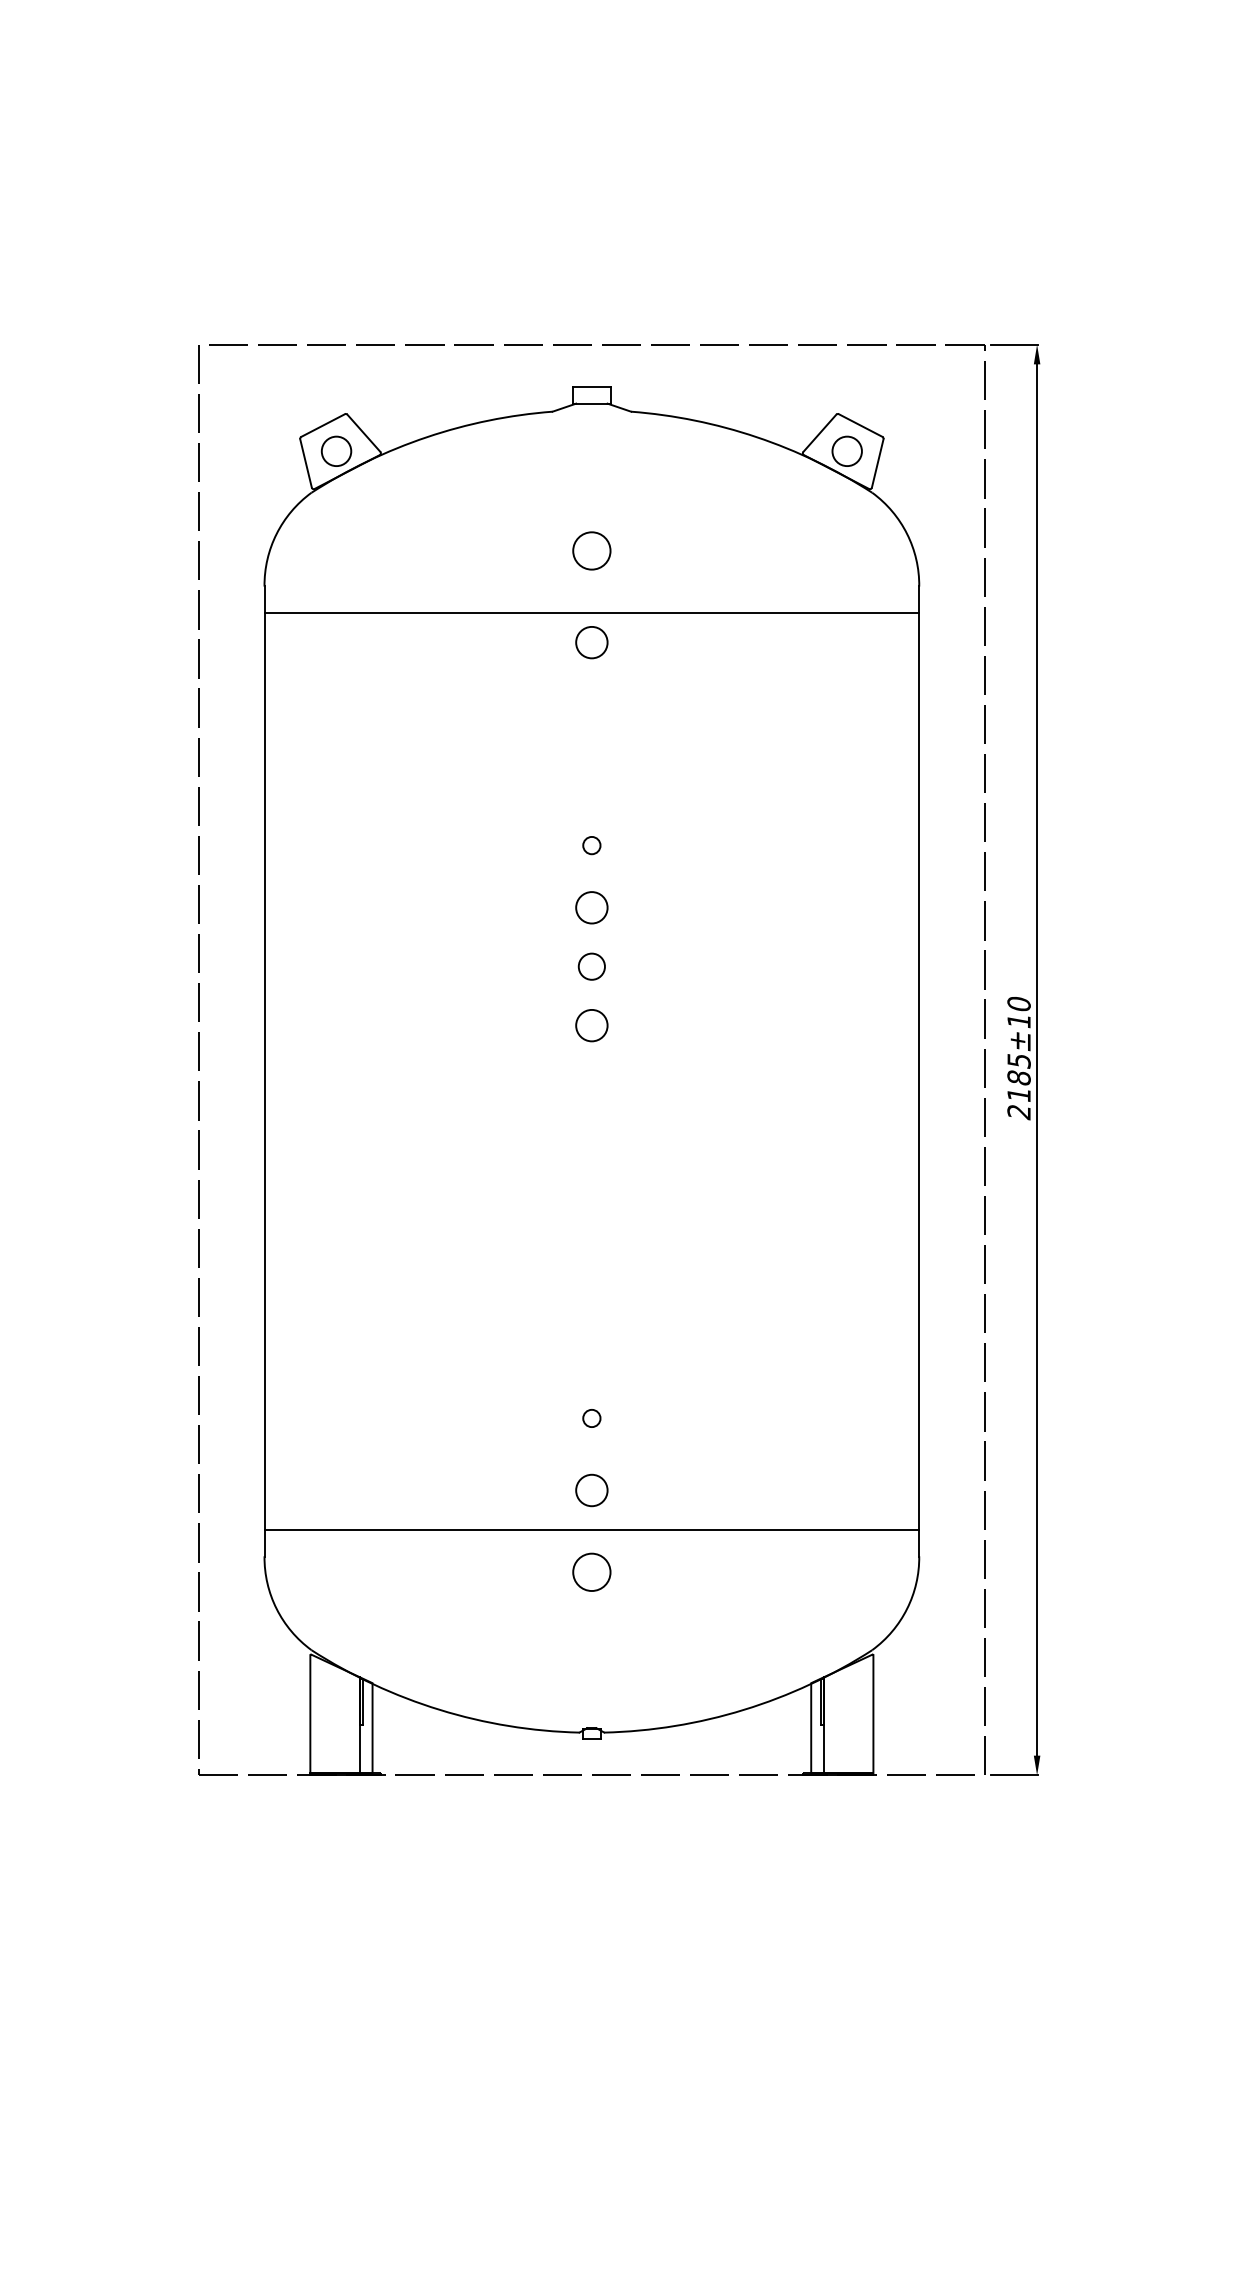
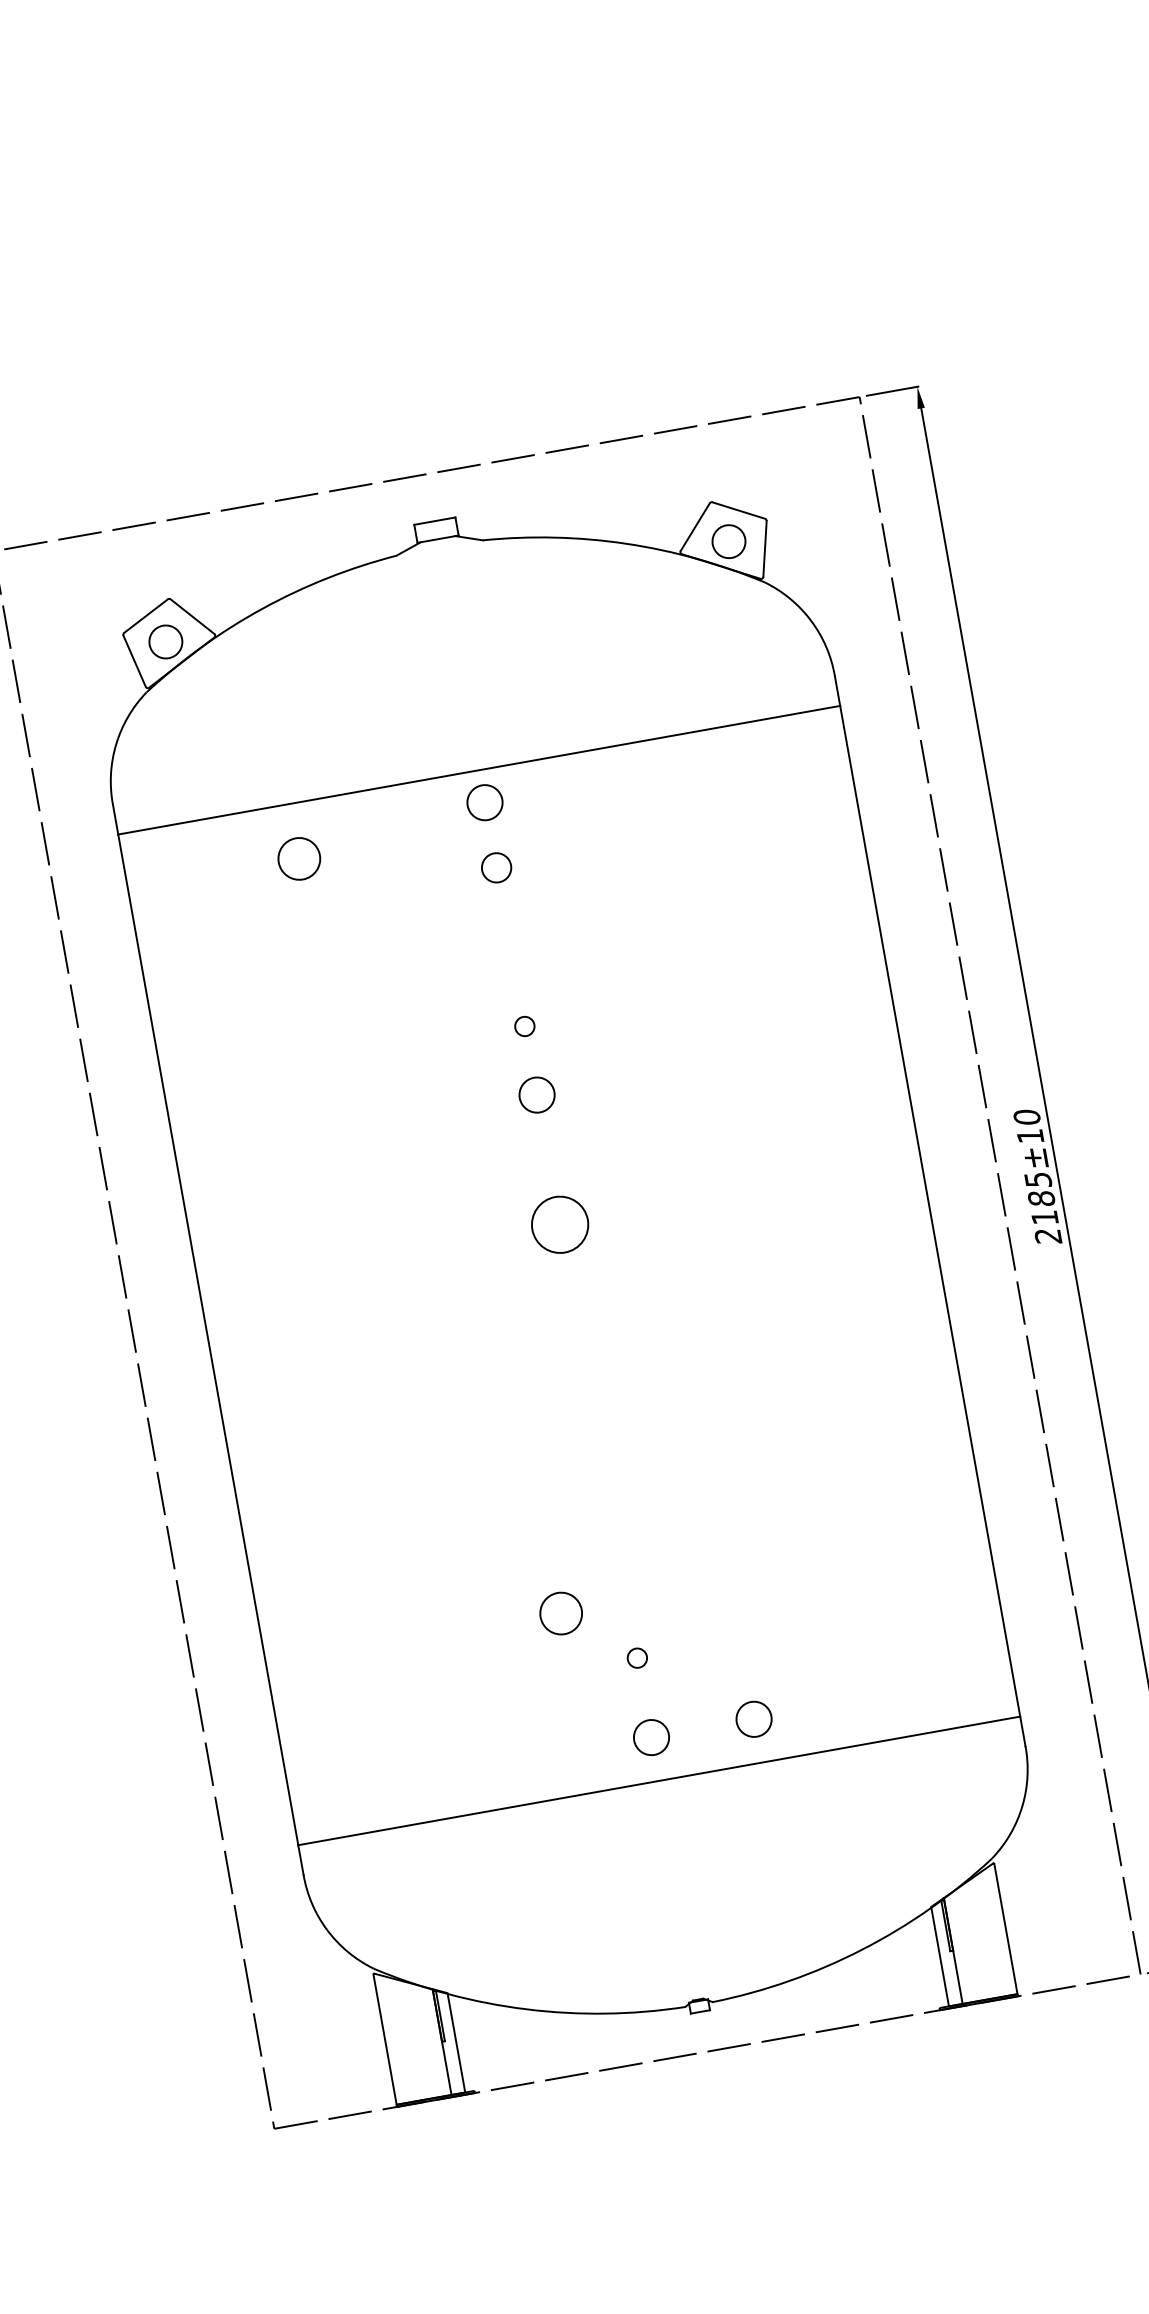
circle: (591, 550) -> (298, 858), moved
circle: (591, 966) -> (496, 867), moved
circle: (591, 1025) -> (559, 1224), size x1.6
circle: (684, 1490) -> (753, 1719), added
circle: (591, 1571) -> (560, 1612), moved

